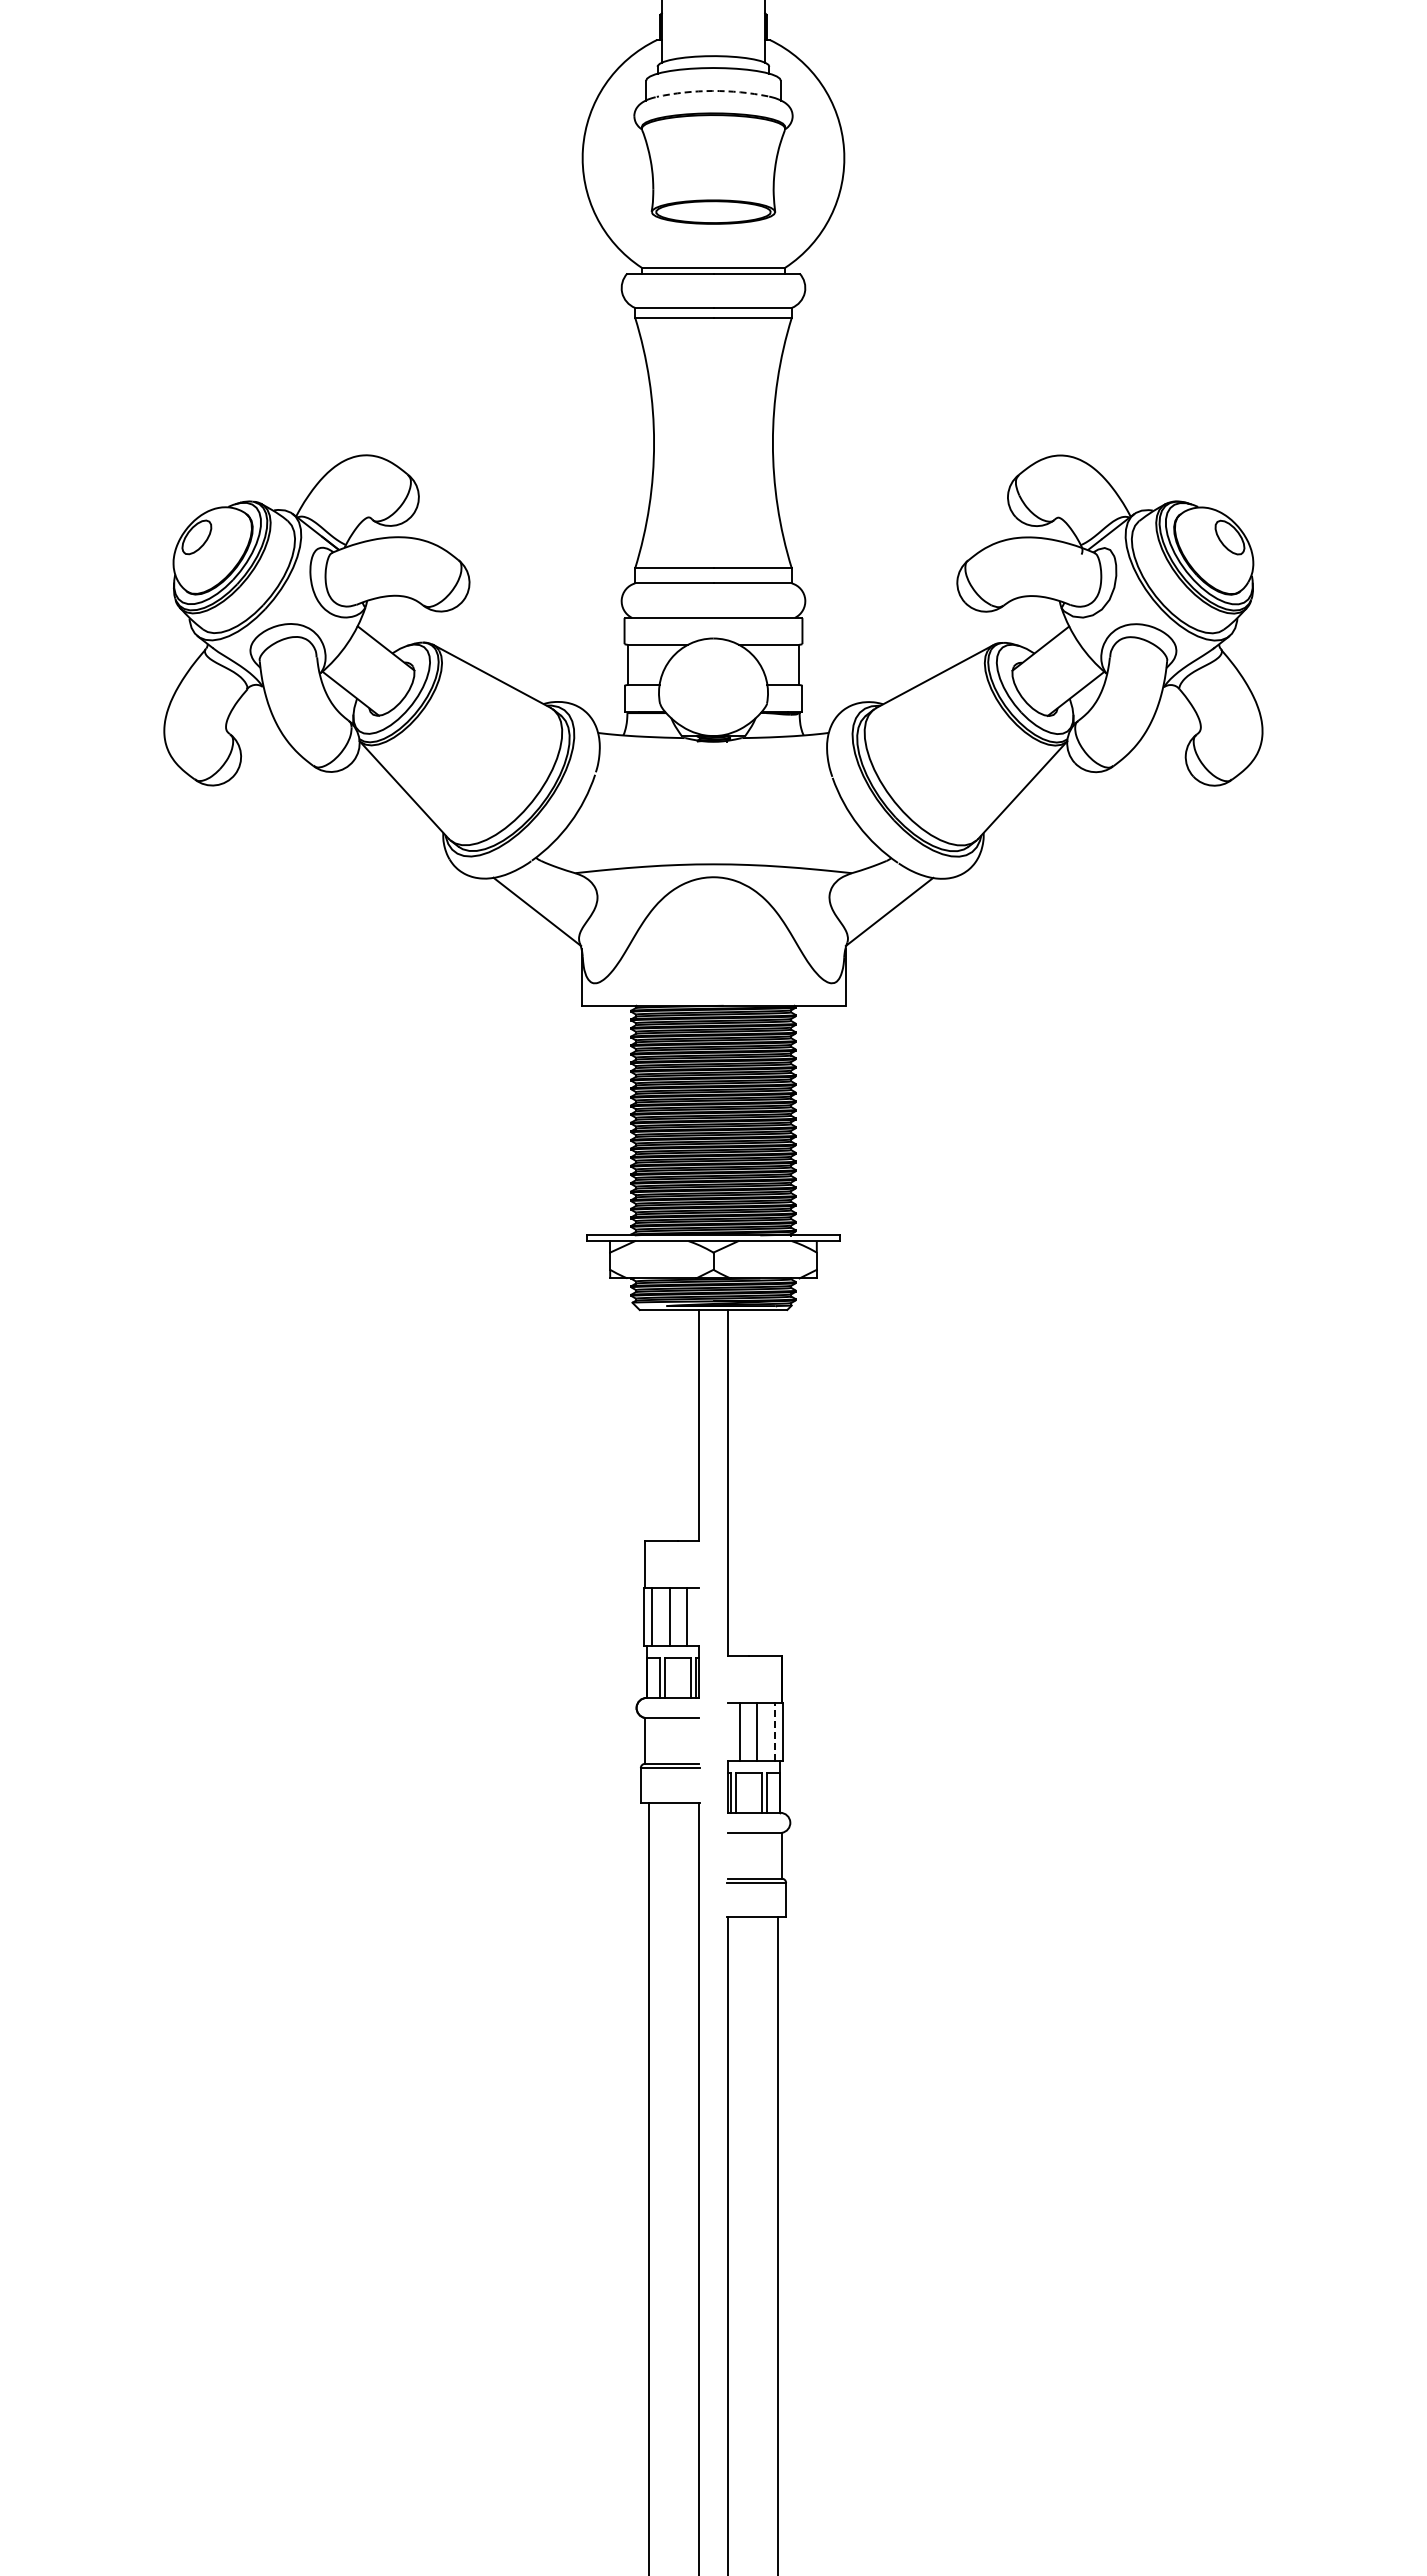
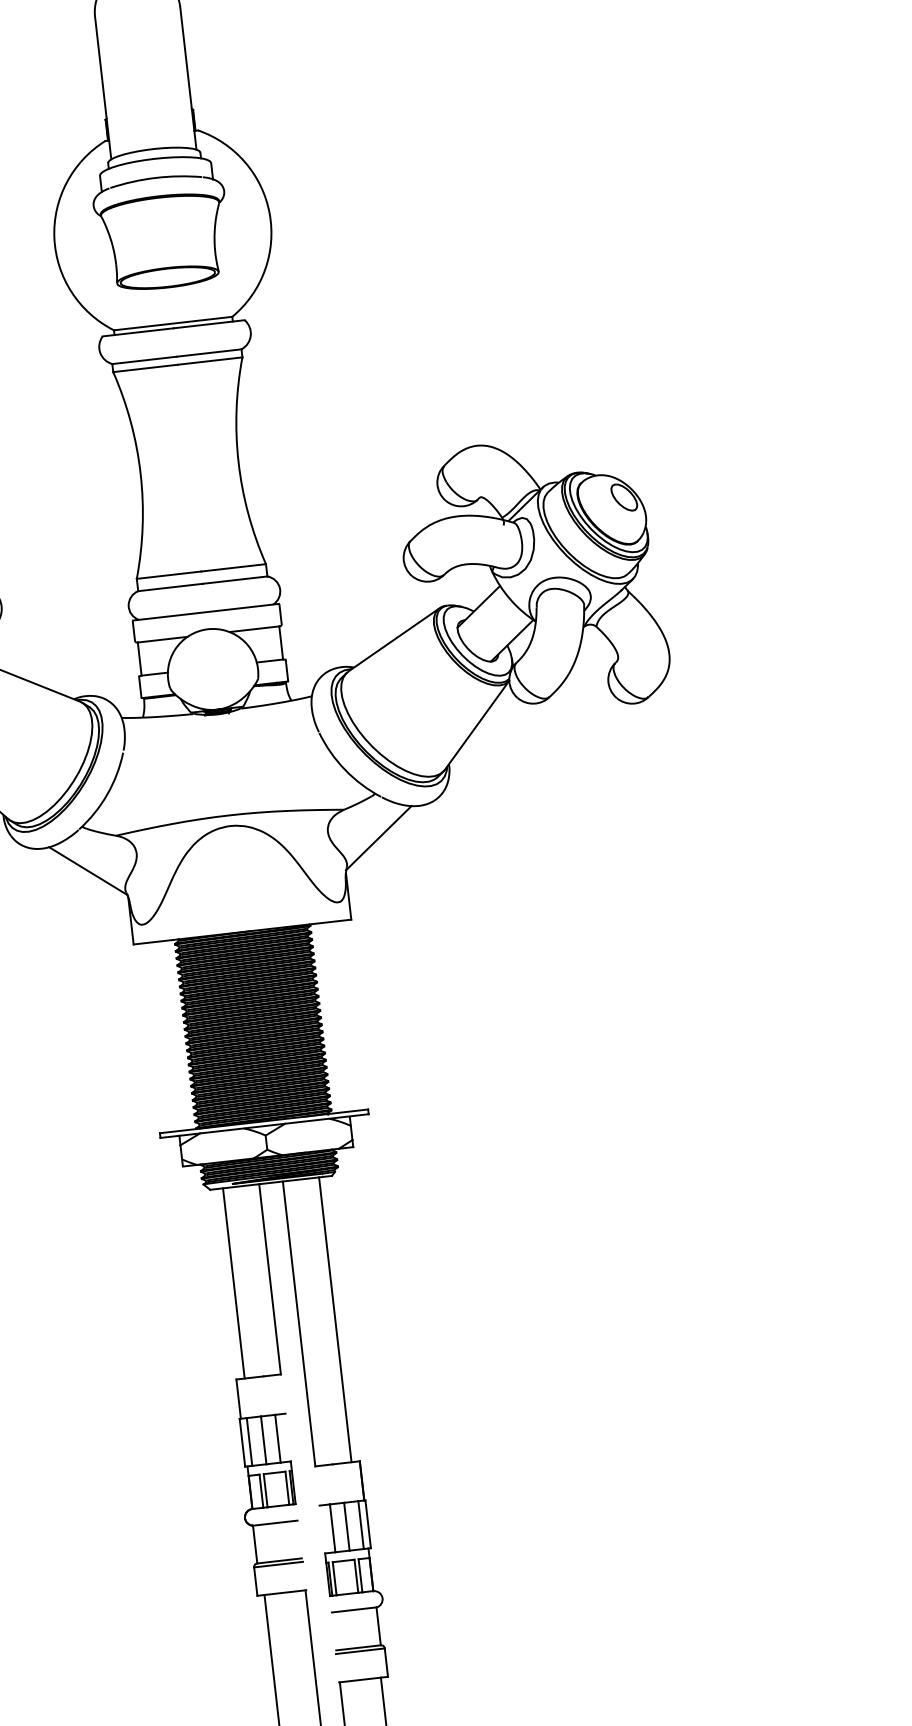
arc: (712, 91) -> (155, 178), dashed -> solid
line: (655, 1425) -> (234, 1283), added
line: (771, 1482) -> (335, 1319), added
line: (774, 1731) -> (360, 1524), dashed -> solid

